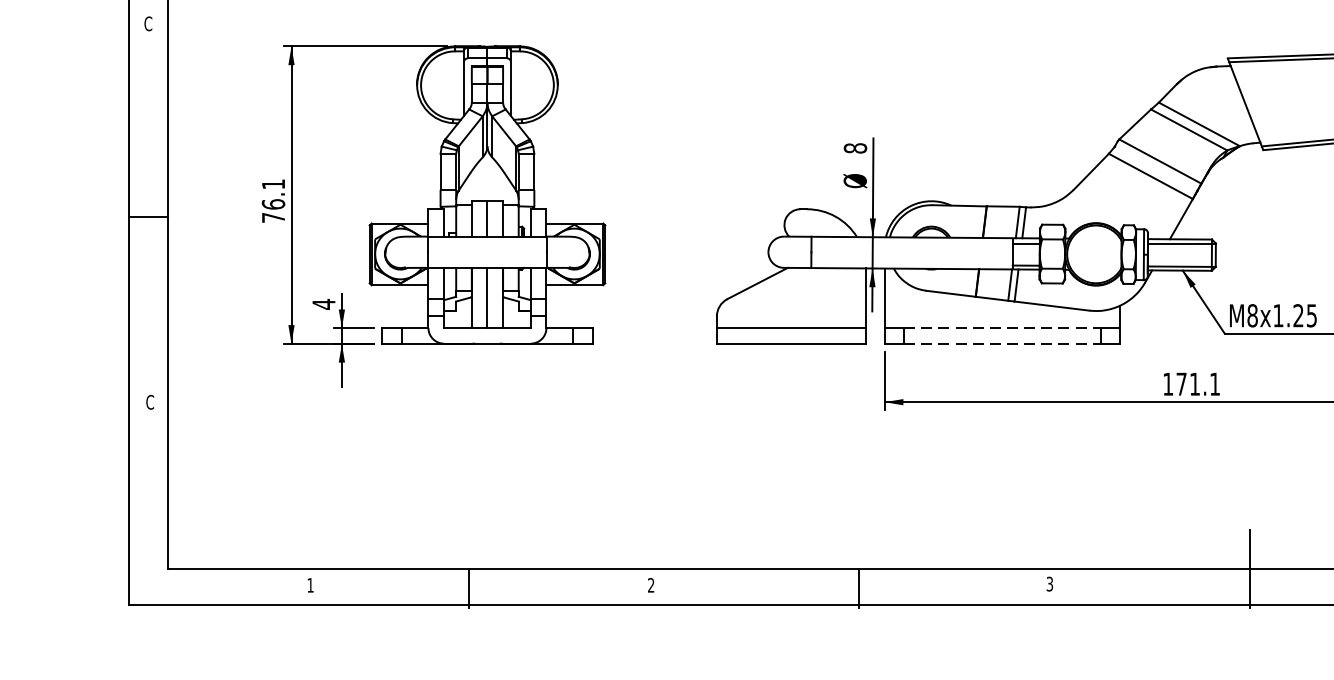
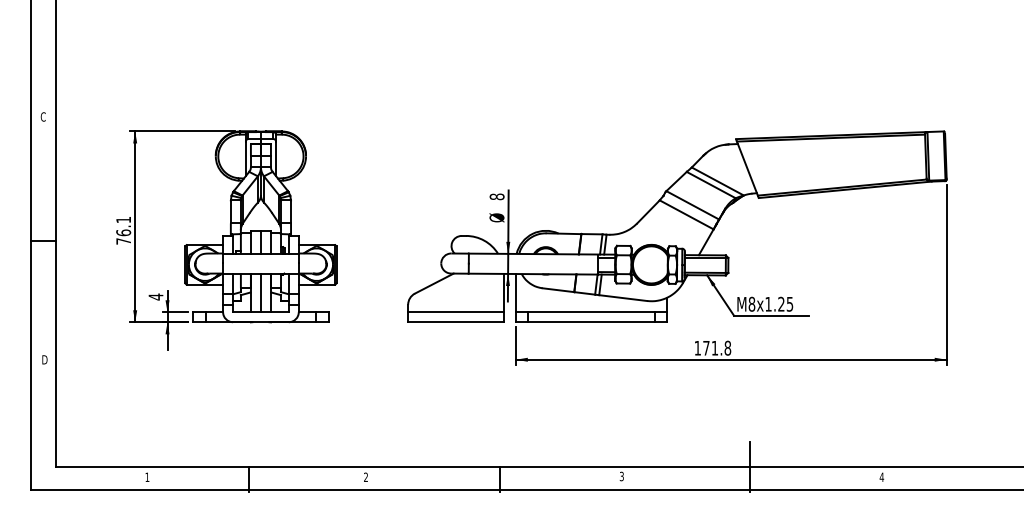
line: (1002, 328) -> (591, 312), dashed -> solid
line: (1002, 344) -> (591, 322), dashed -> solid
text: (1214, 383) -> (727, 347), 171.1 -> 171.8
text: (150, 401) -> (44, 359), C -> D

